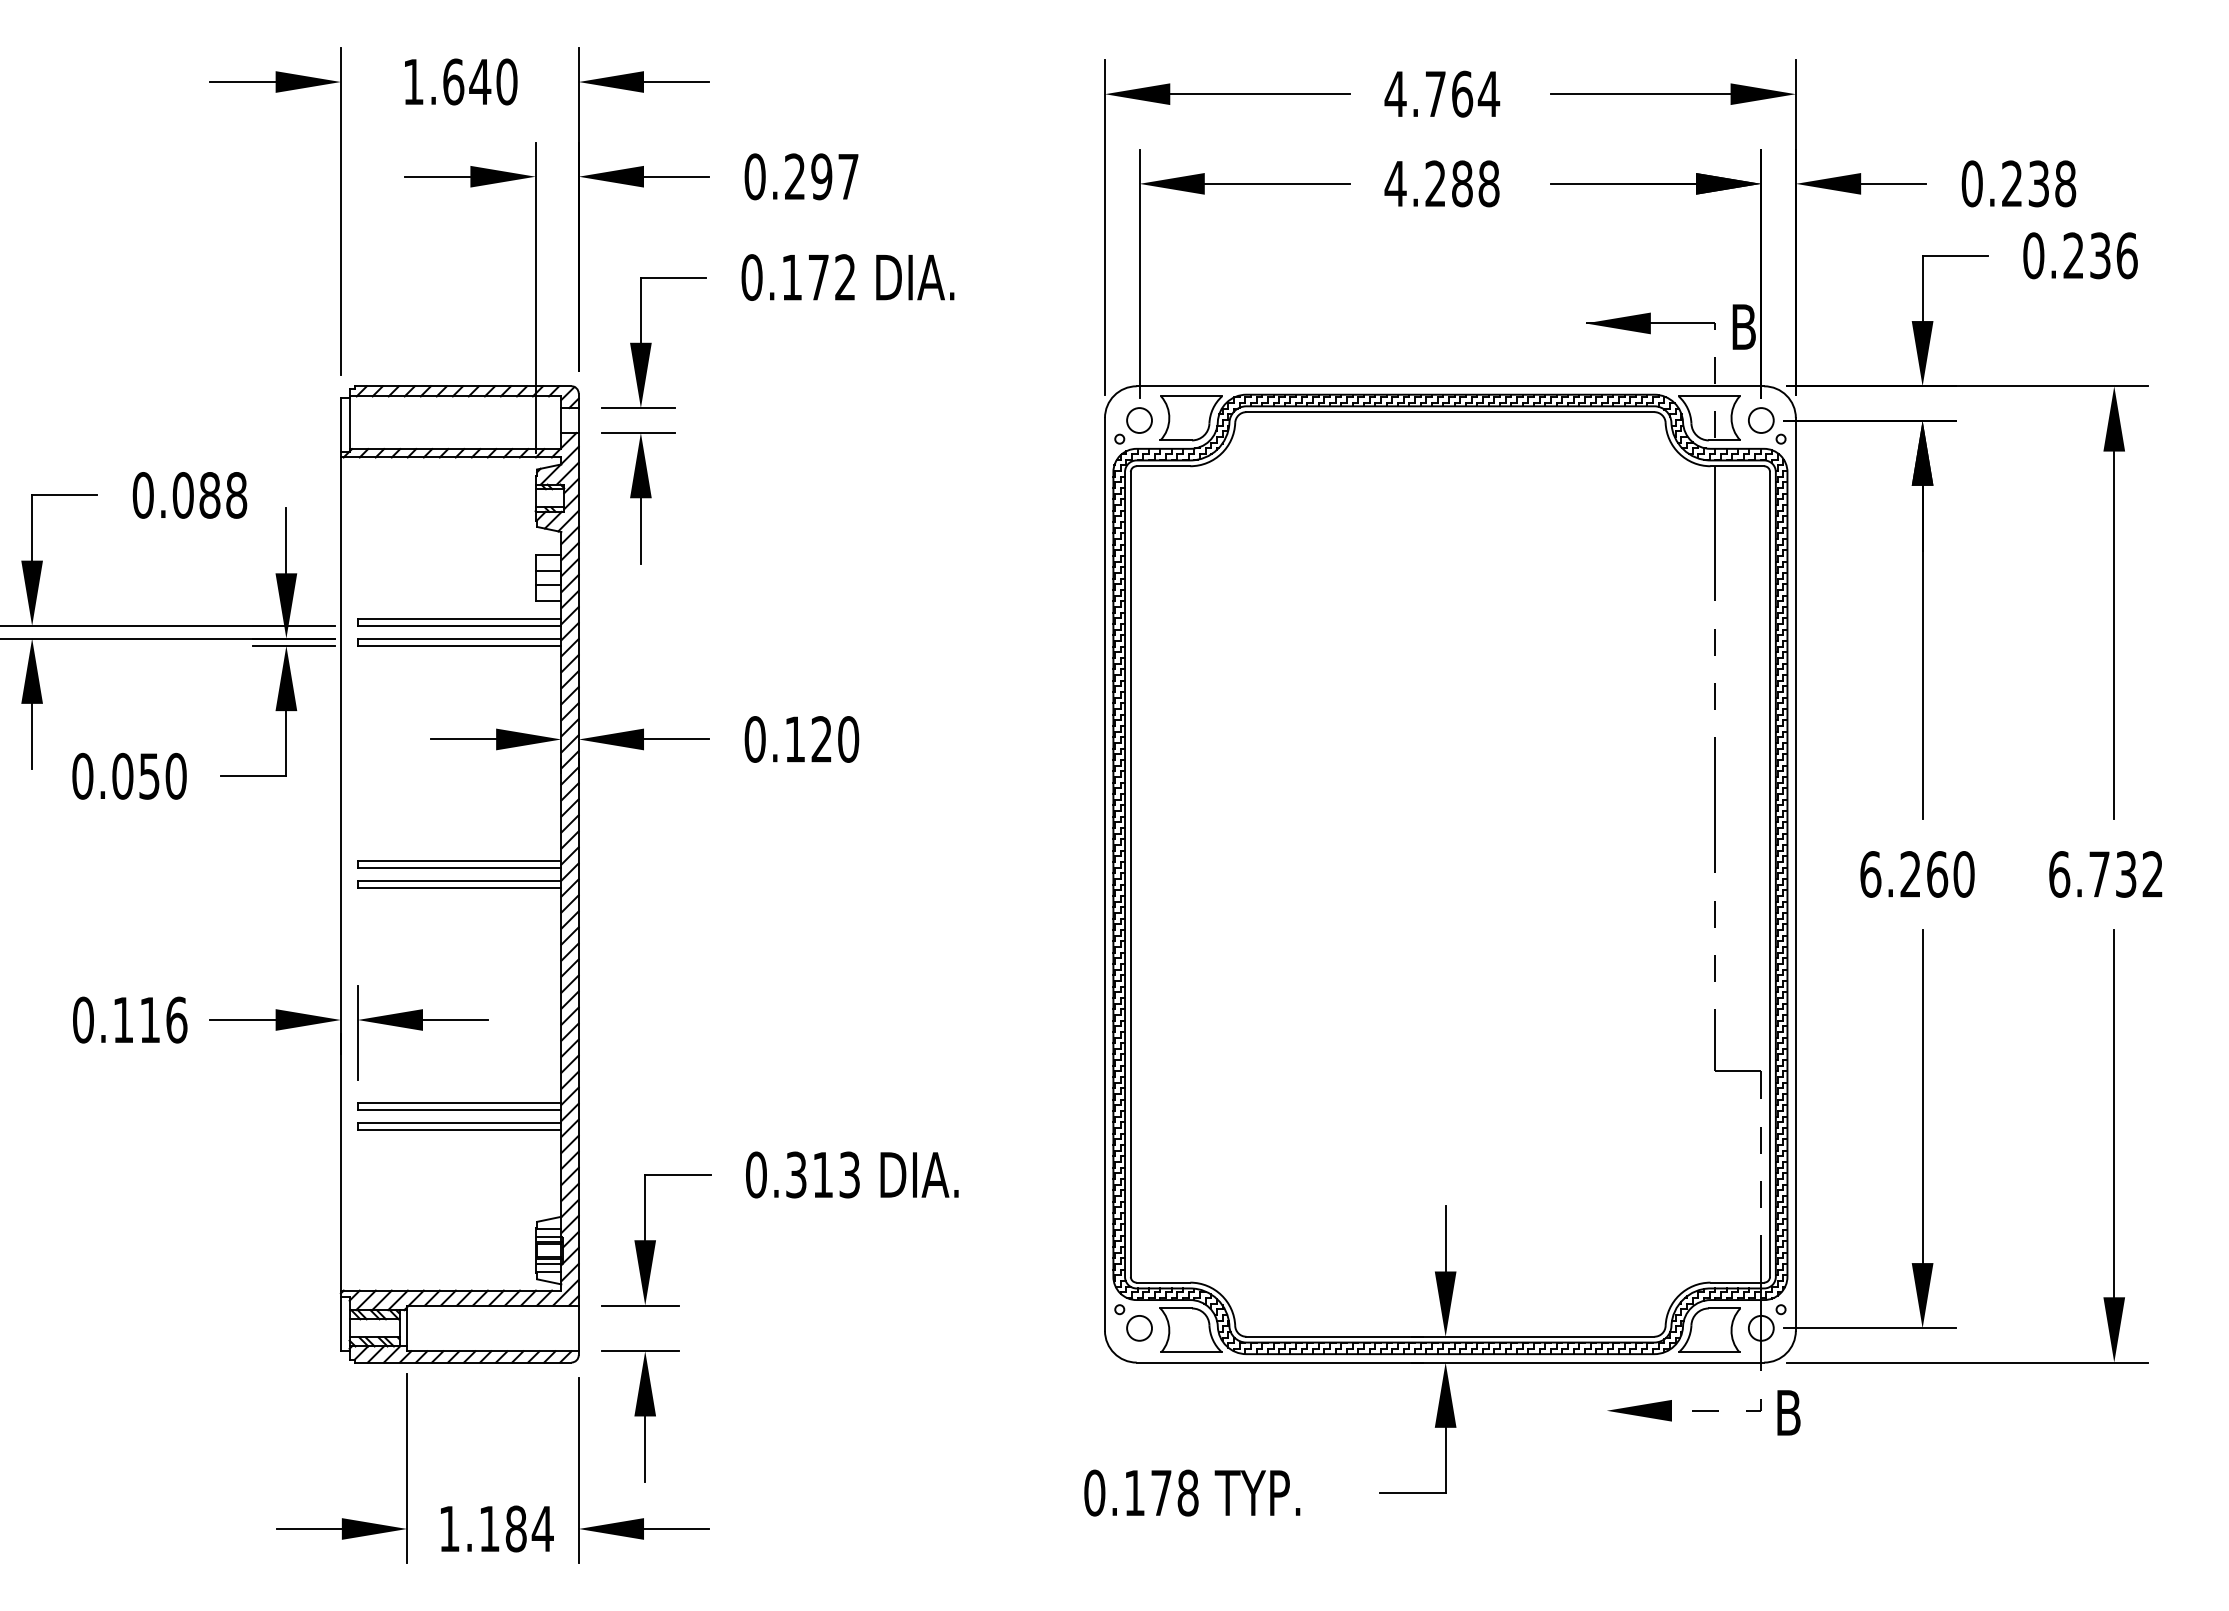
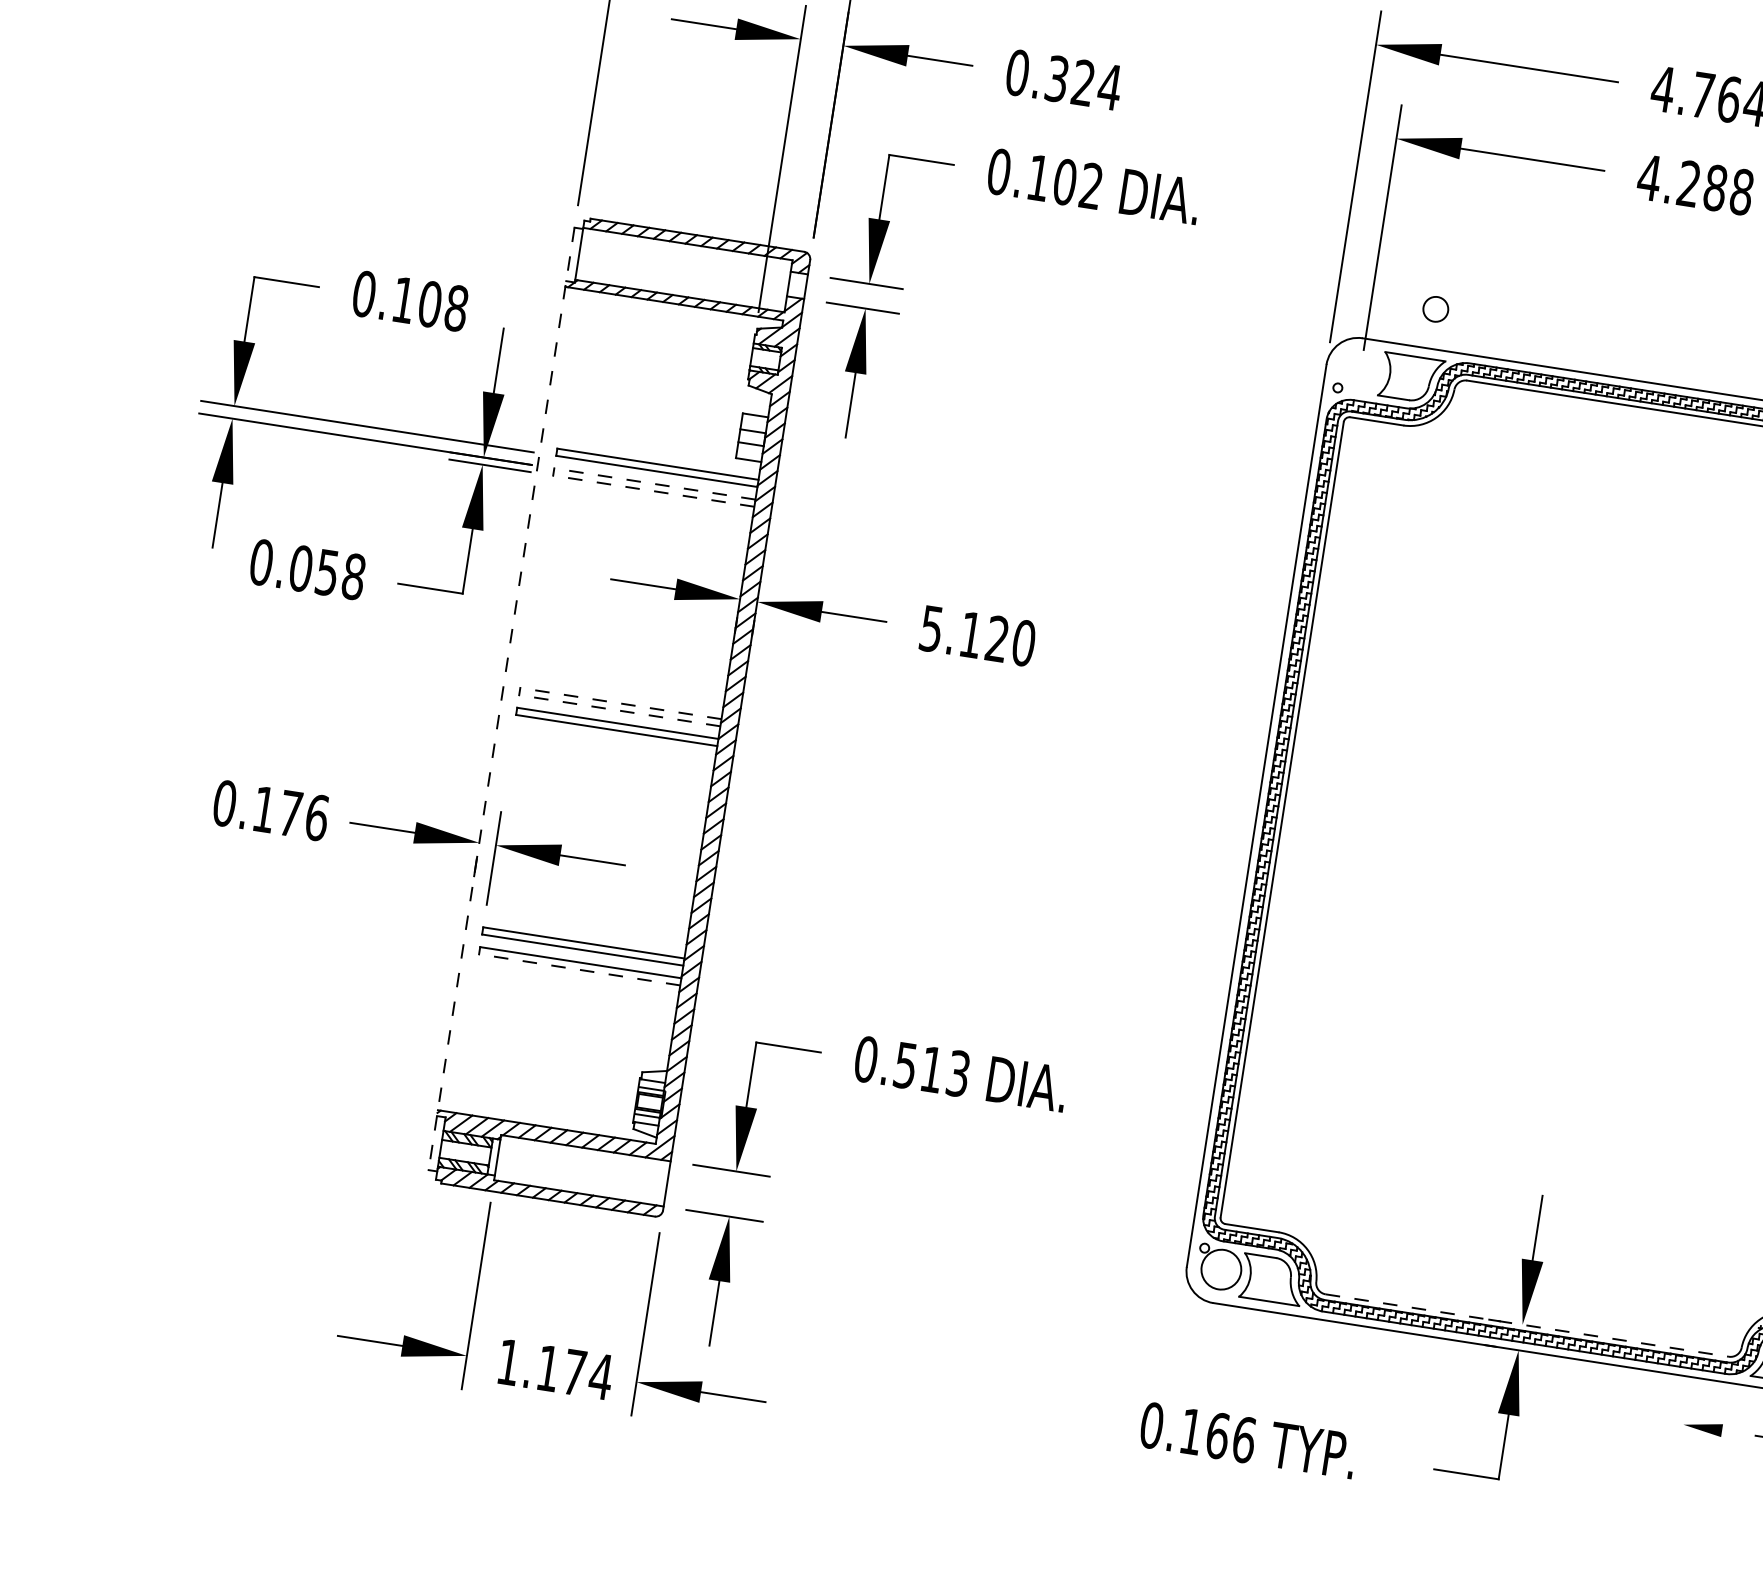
text: (822, 176) -> (1084, 82), 0.297 -> 0.324
text: (818, 277) -> (1064, 182), 0.172 -> 0.102
circle: (1139, 420) -> (1435, 309), moved
text: (196, 495) -> (416, 302), 0.088 -> 0.108
line: (459, 638) -> (654, 483), solid -> dashed
line: (459, 645) -> (653, 490), solid -> dashed
text: (754, 739) -> (930, 628), 0.120 -> 5.120
text: (175, 776) -> (353, 576), 0.050 -> 0.058
line: (459, 860) -> (620, 703), solid -> dashed
line: (459, 868) -> (619, 711), solid -> dashed
line: (340, 874) -> (501, 698), solid -> dashed
text: (149, 1019) -> (290, 813), 0.116 -> 0.176
line: (459, 1130) -> (579, 970), solid -> dashed
text: (796, 1174) -> (905, 1065), 0.313 -> 0.513
circle: (1139, 1327) -> (1221, 1268), size x1.6
line: (1450, 1336) -> (1527, 1325), solid -> dashed
part: (1639, 1410) -> (1702, 1427), size x0.6
text: (1174, 1492) -> (1230, 1437), 0.178 -> 0.166
text: (515, 1528) -> (574, 1372), 1.184 -> 1.174

